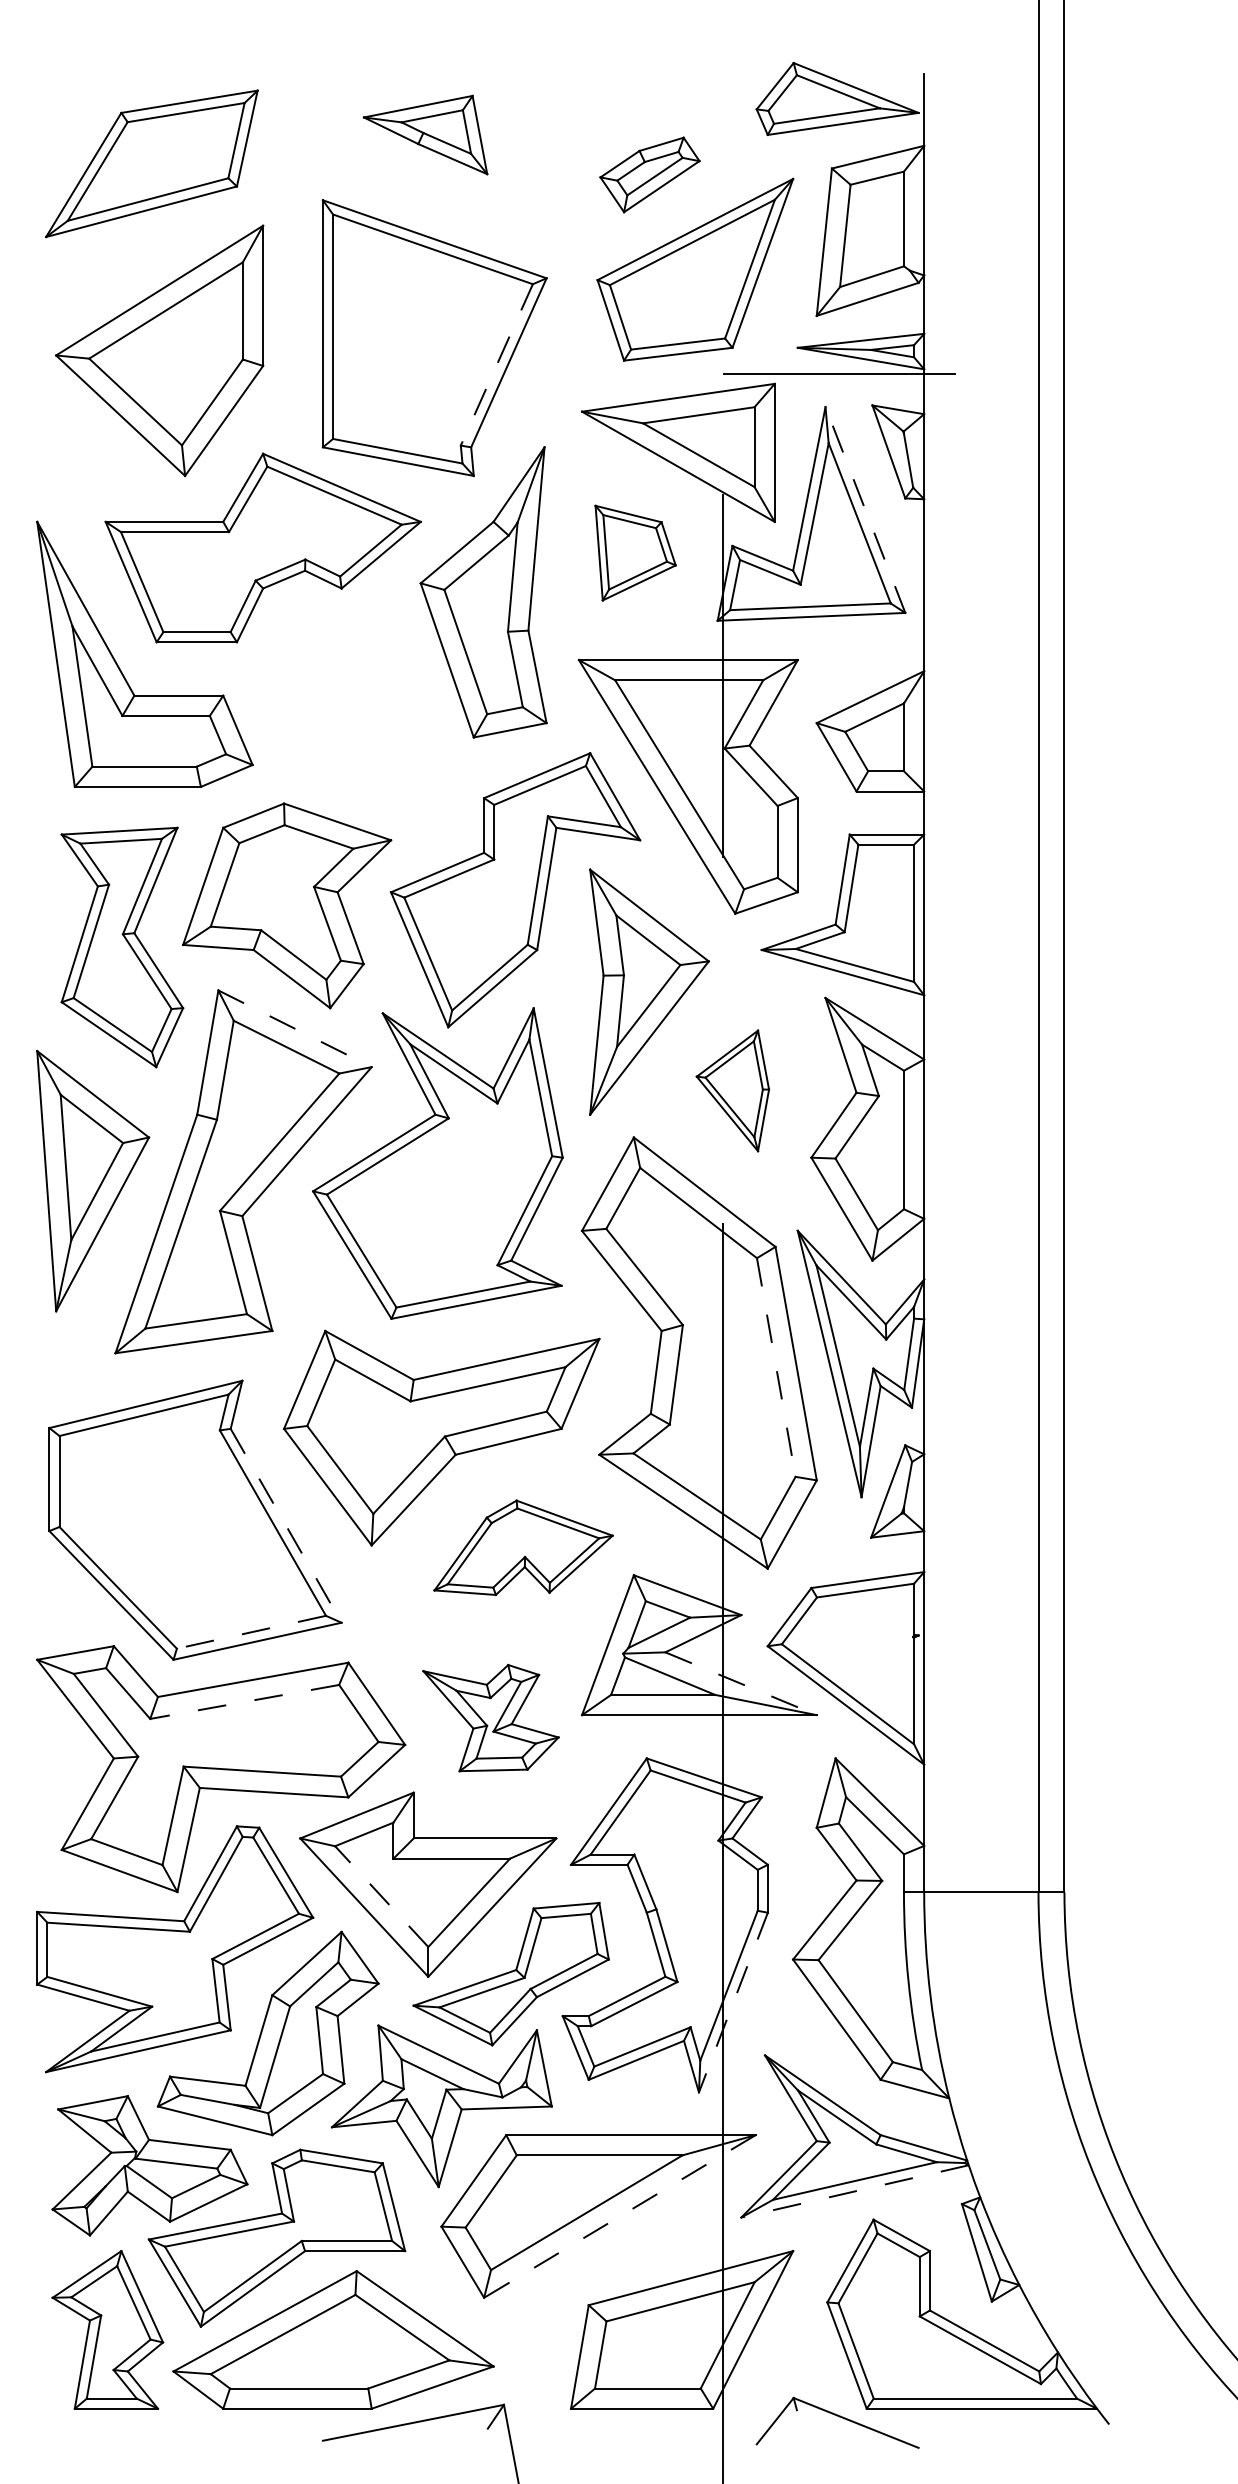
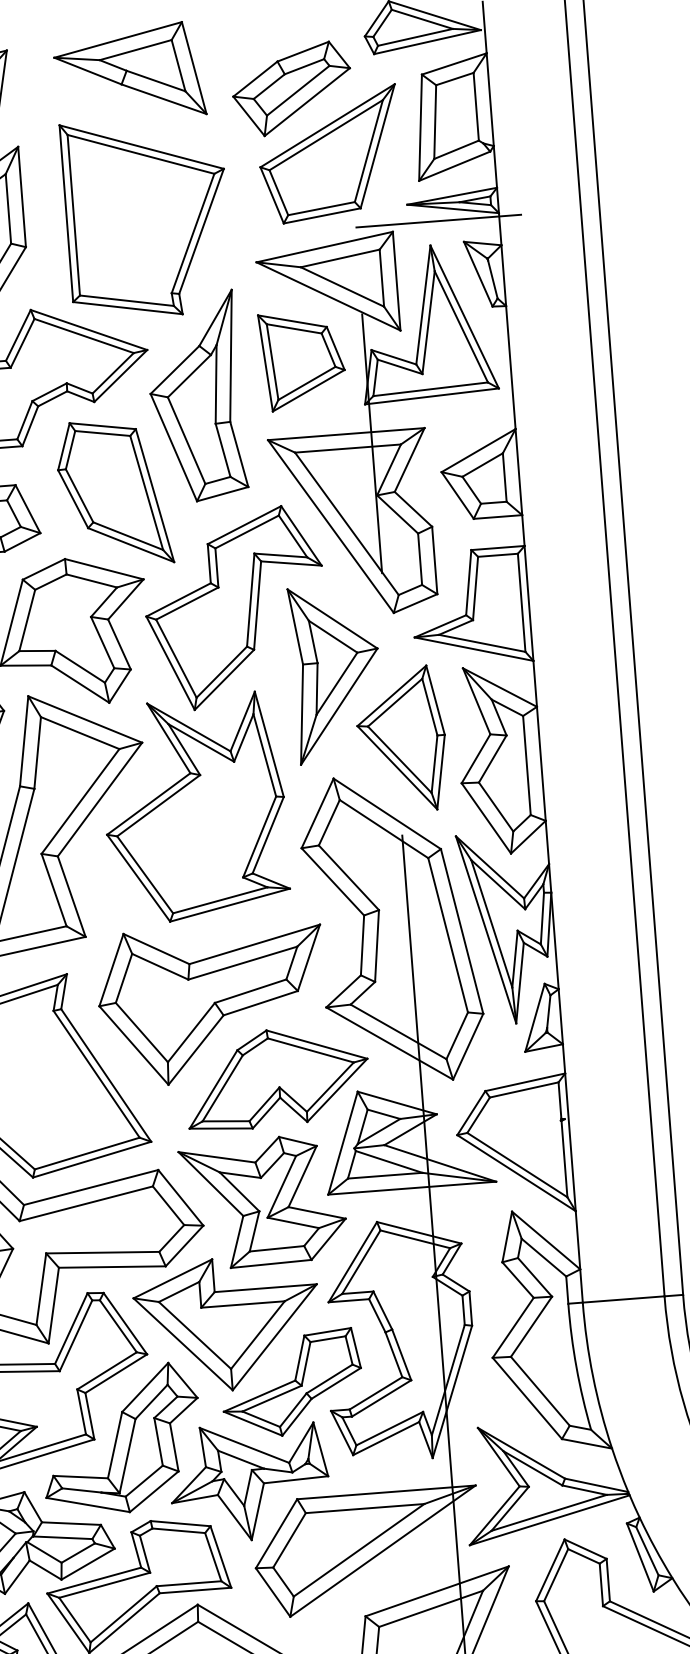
part: (425, 134) -> (129, 72), size x1.67
part: (649, 174) -> (291, 88), size x1.67
line: (496, 365) -> (192, 233), dashed -> solid
line: (865, 509) -> (464, 316), dashed -> solid
part: (635, 552) -> (302, 360), size x1.43
part: (359, 717) -> (114, 493), added
line: (295, 1028) -> (85, 719), dashed -> solid
part: (732, 1090) -> (401, 739), size x1.67
line: (776, 1368) -> (448, 935), dashed -> solid
line: (286, 1525) -> (106, 1075), dashed -> solid
part: (523, 1547) -> (277, 1077), size x1.43
line: (250, 1632) -> (86, 1153), dashed -> solid
line: (741, 1683) -> (440, 1163), dashed -> solid
line: (244, 1701) -> (86, 1203), dashed -> solid
part: (490, 1717) -> (262, 1201), size x1.67
line: (381, 1896) -> (194, 1335), dashed -> solid
line: (733, 2003) -> (452, 1392), dashed -> solid
line: (855, 2191) -> (550, 1520), dashed -> solid
line: (619, 2216) -> (382, 1551), dashed -> solid

